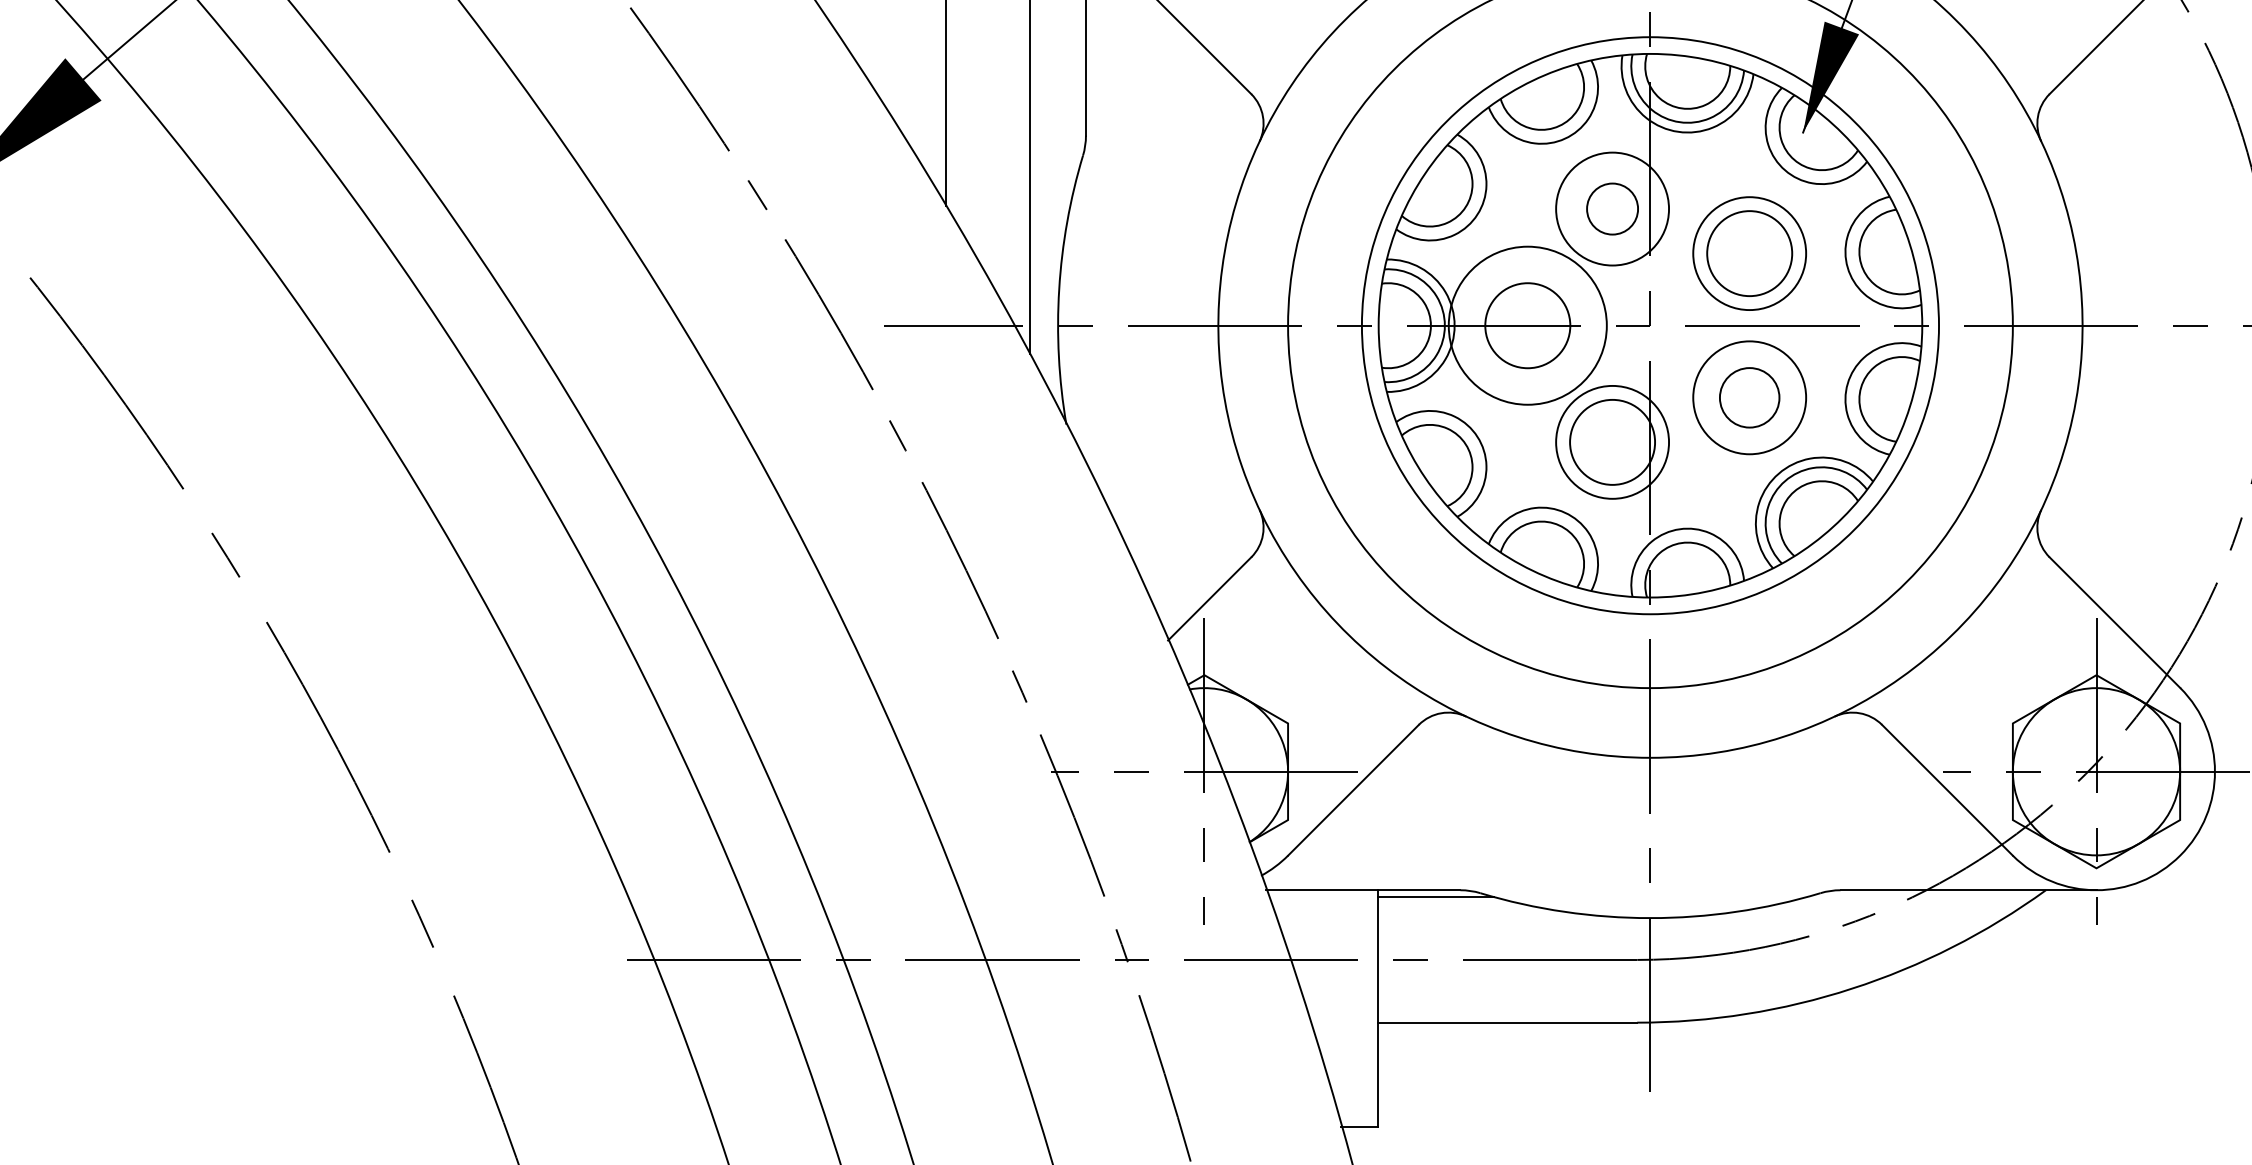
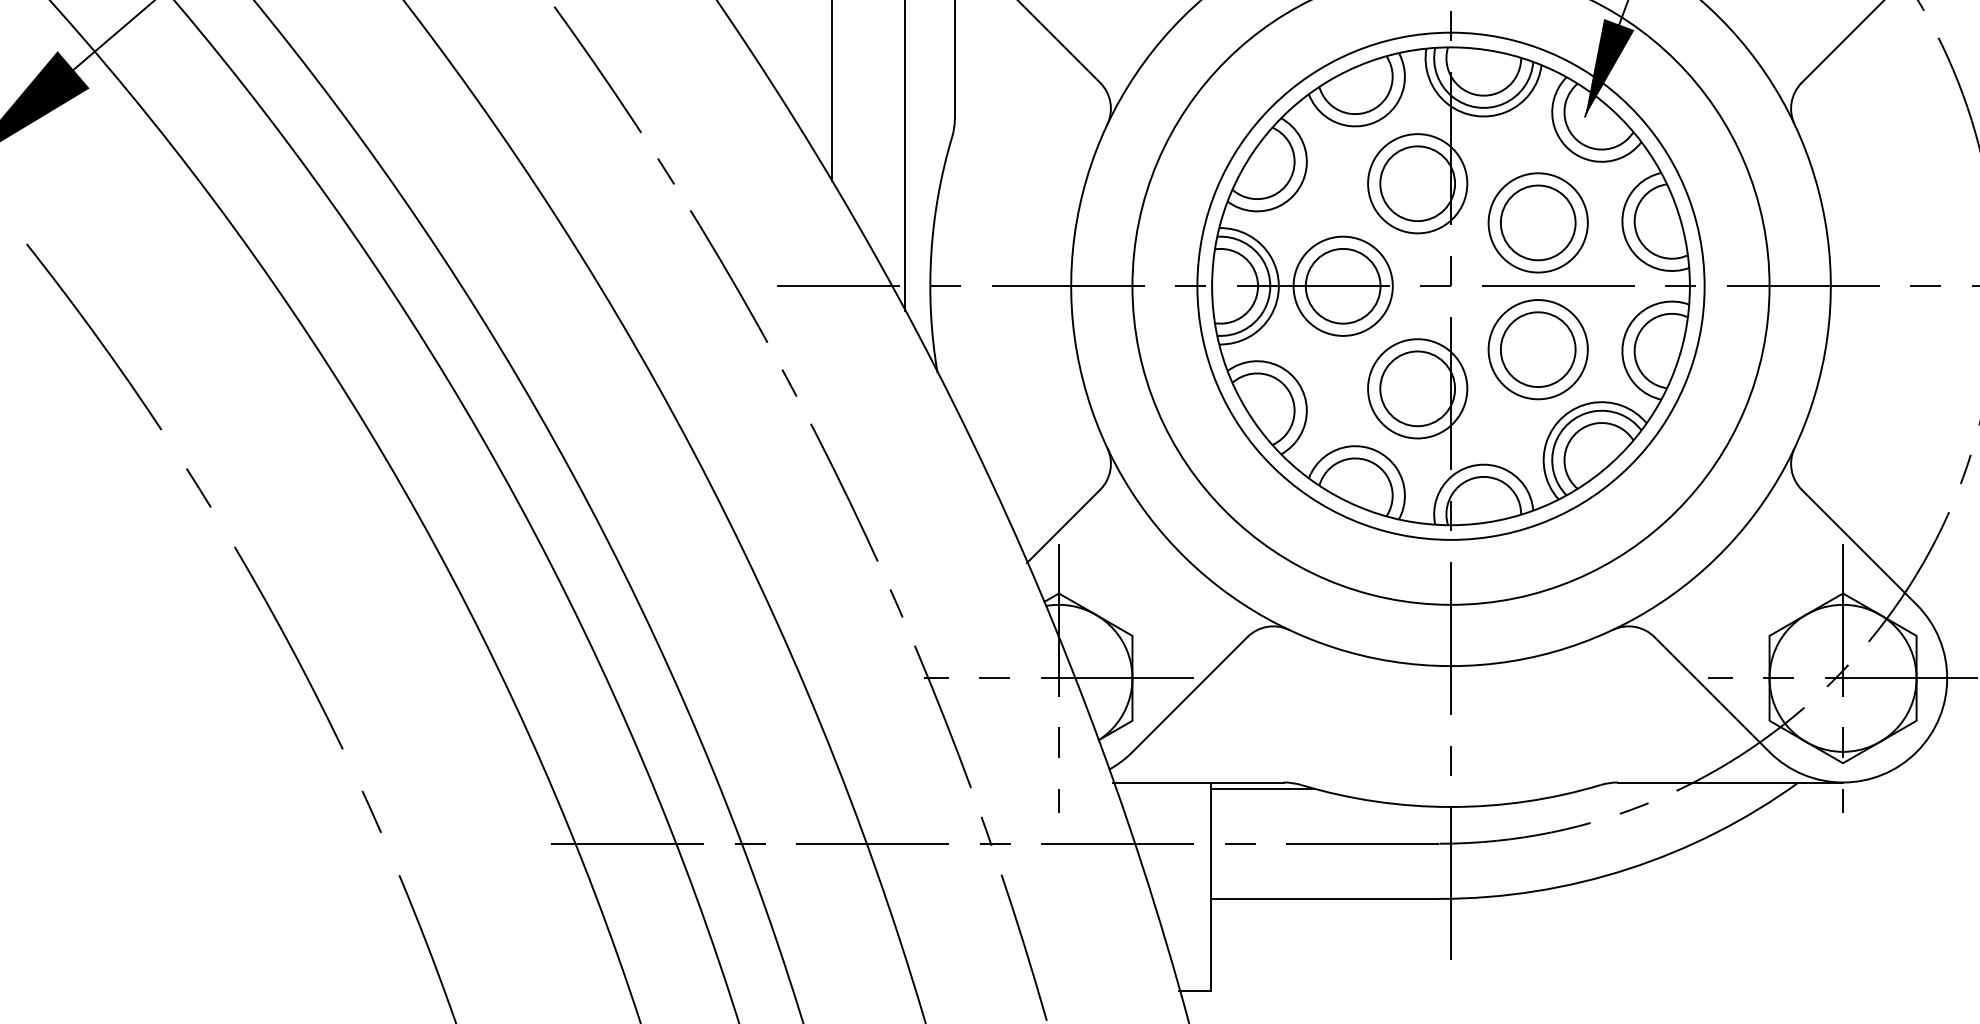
circle: (1612, 208) -> (1417, 183), size x1.67
circle: (1527, 325) -> (1342, 286), size x0.71
circle: (1749, 397) -> (1538, 349), size x1.43

